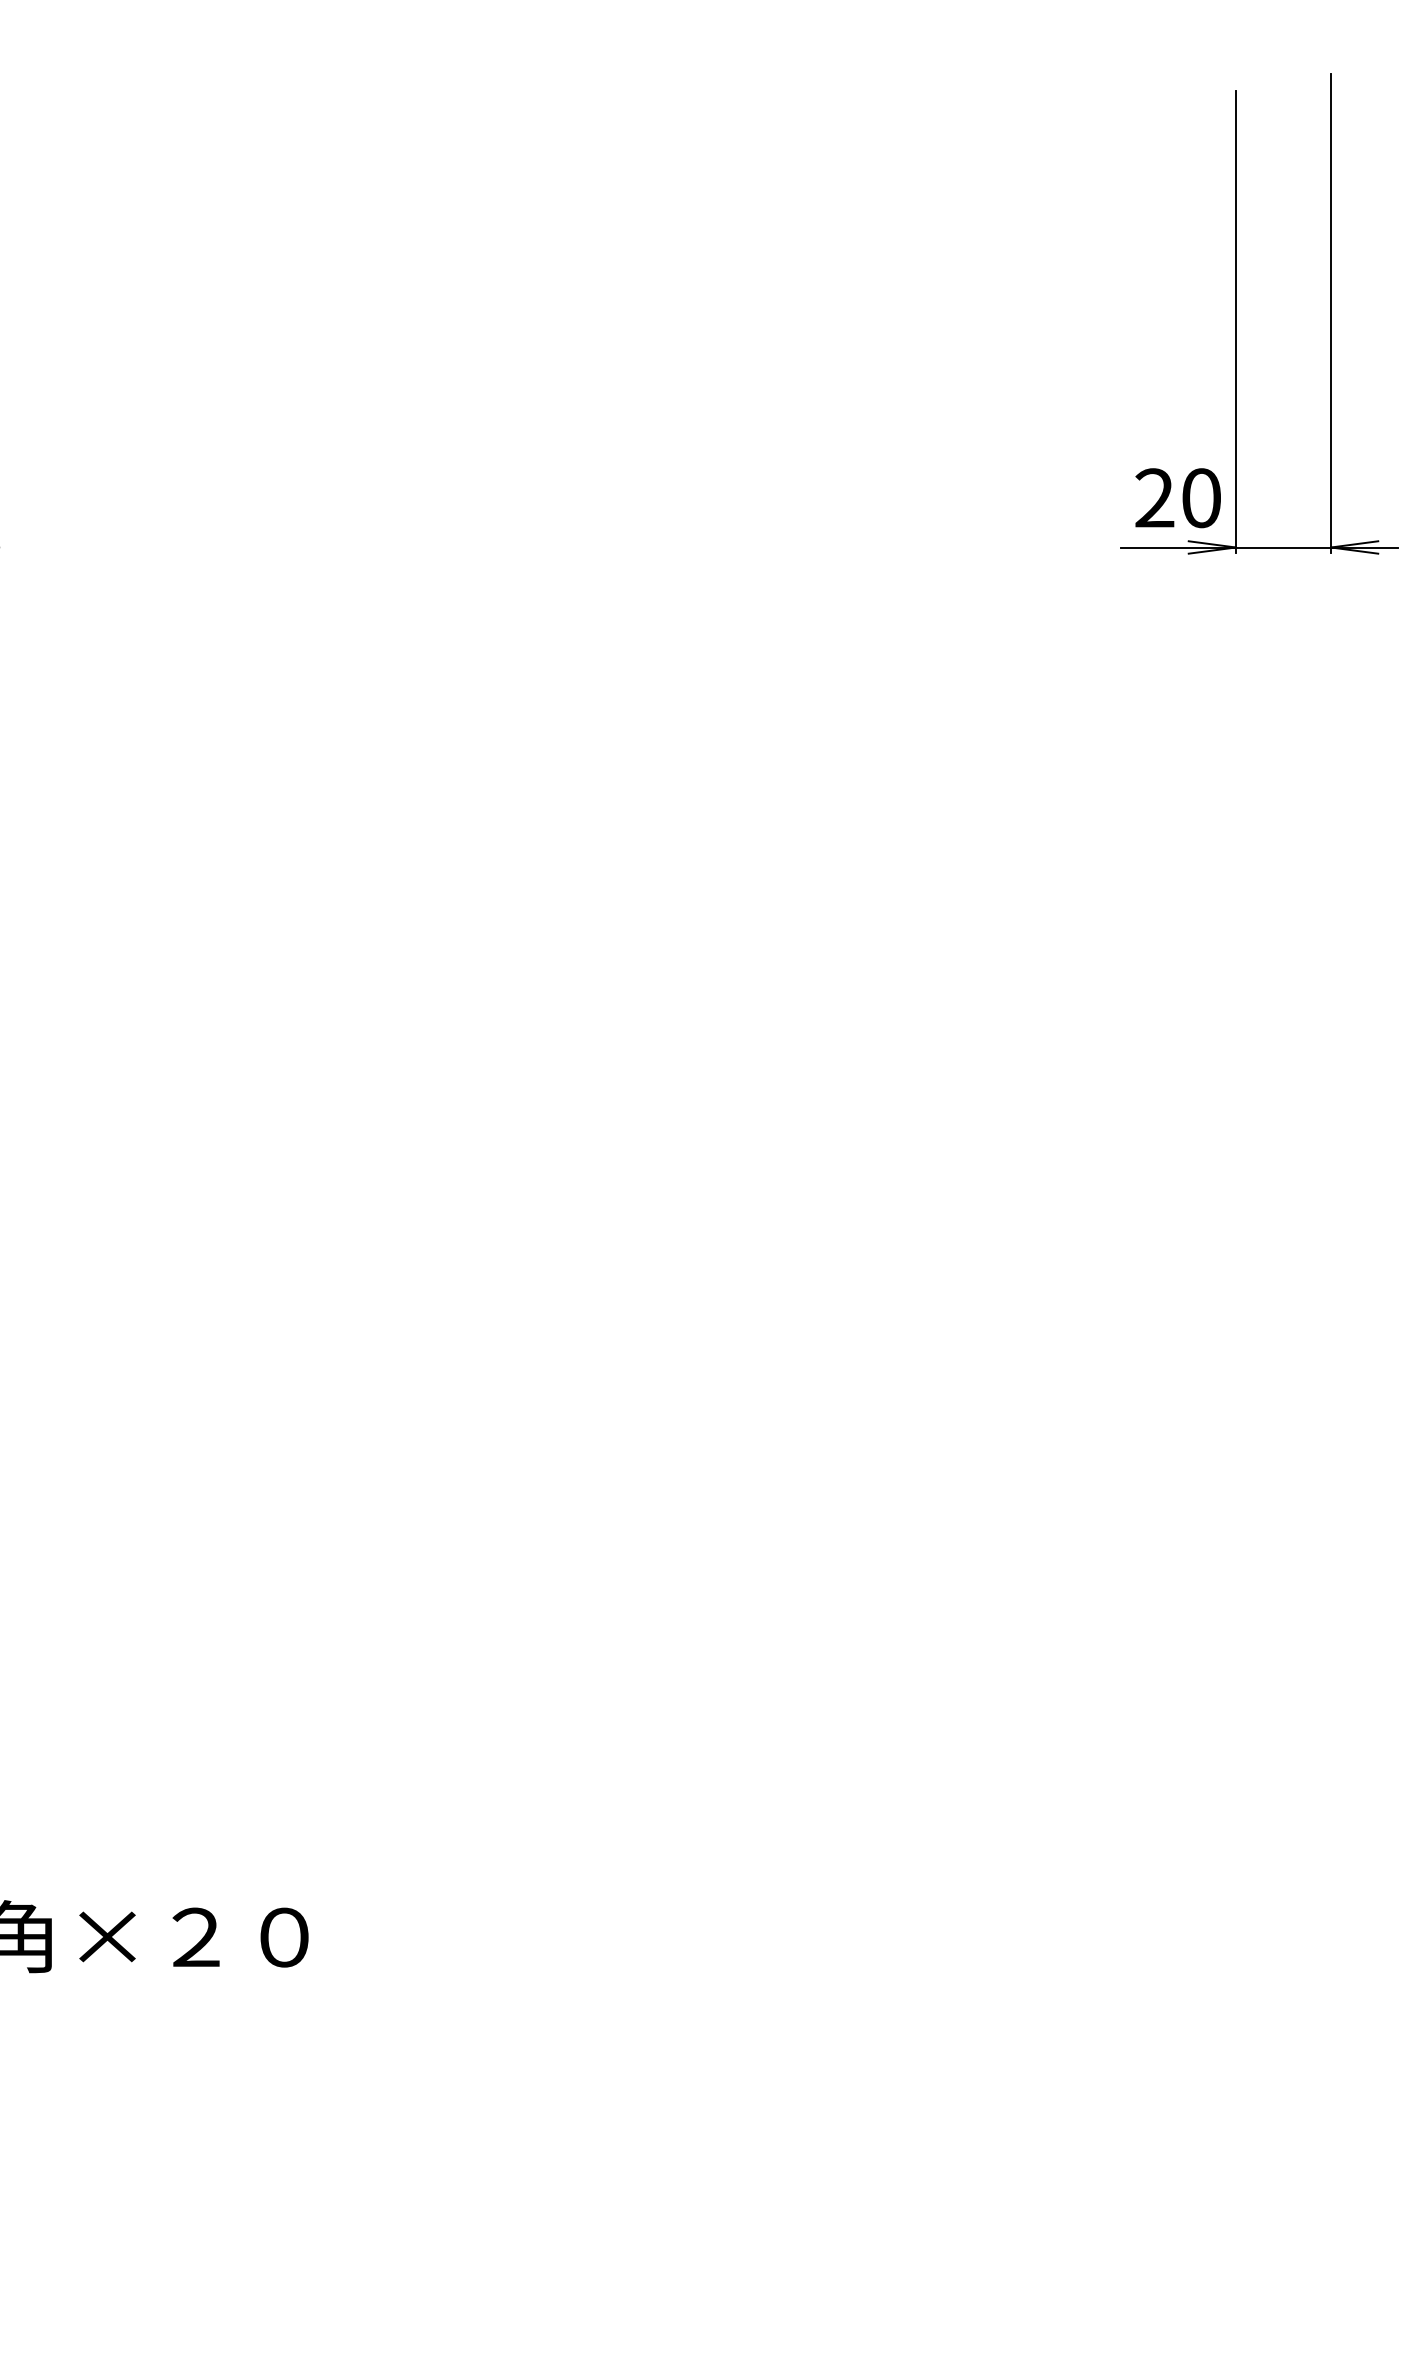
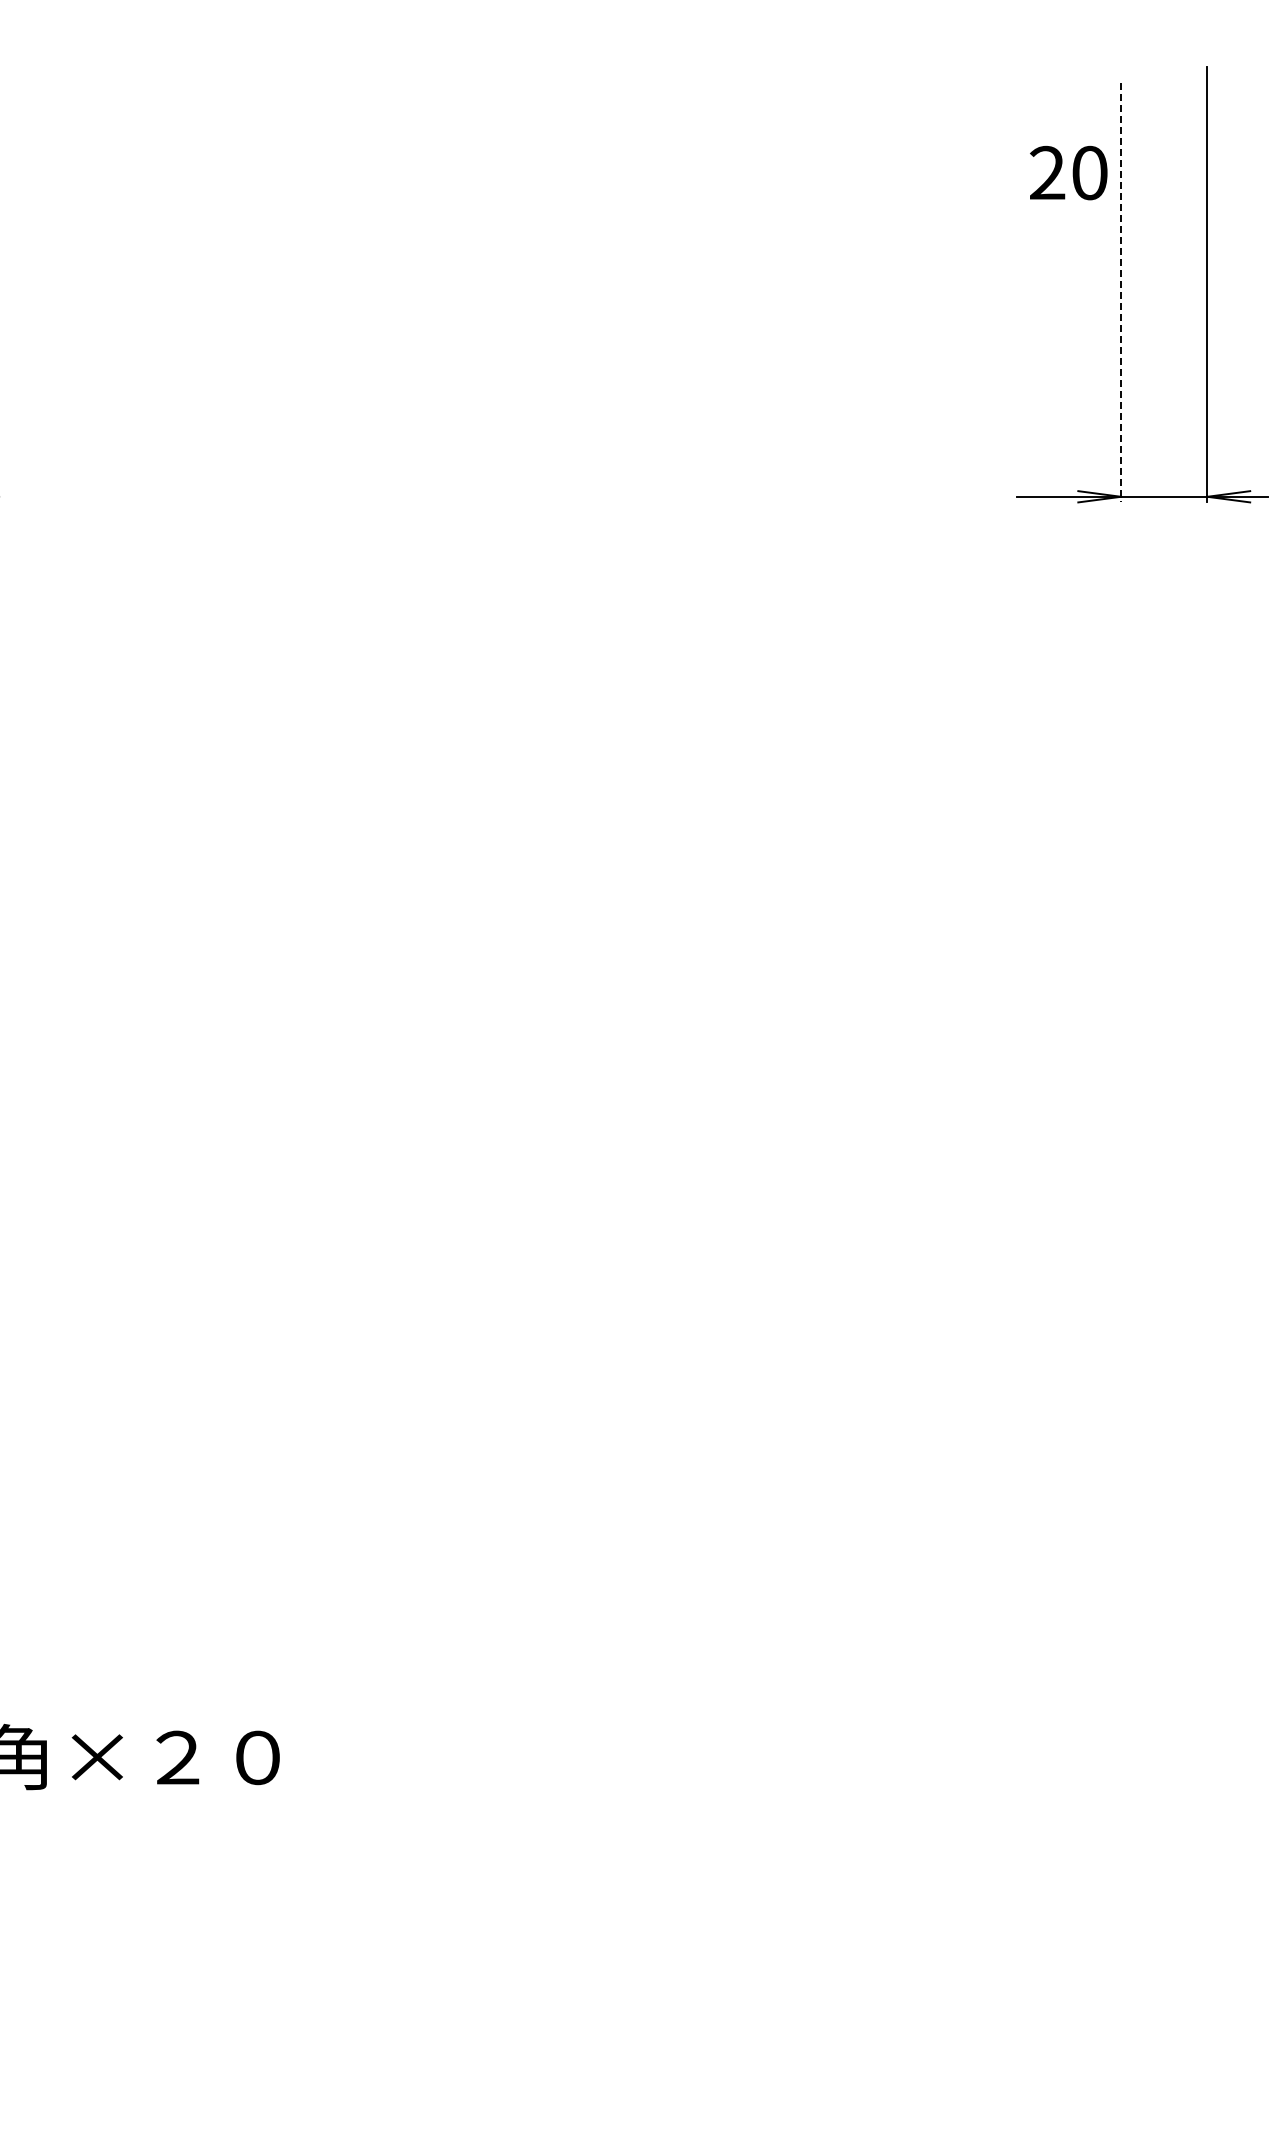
line: (1236, 322) -> (1121, 292), solid -> dashed
text: (1177, 498) -> (1068, 173), moved

